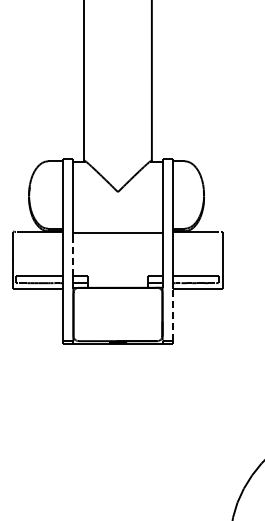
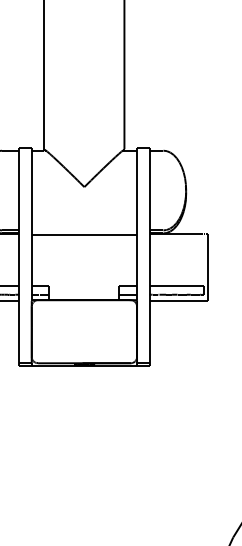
line: (73, 257) -> (31, 264), dashed -> solid
line: (173, 314) -> (149, 331), dashed -> solid

